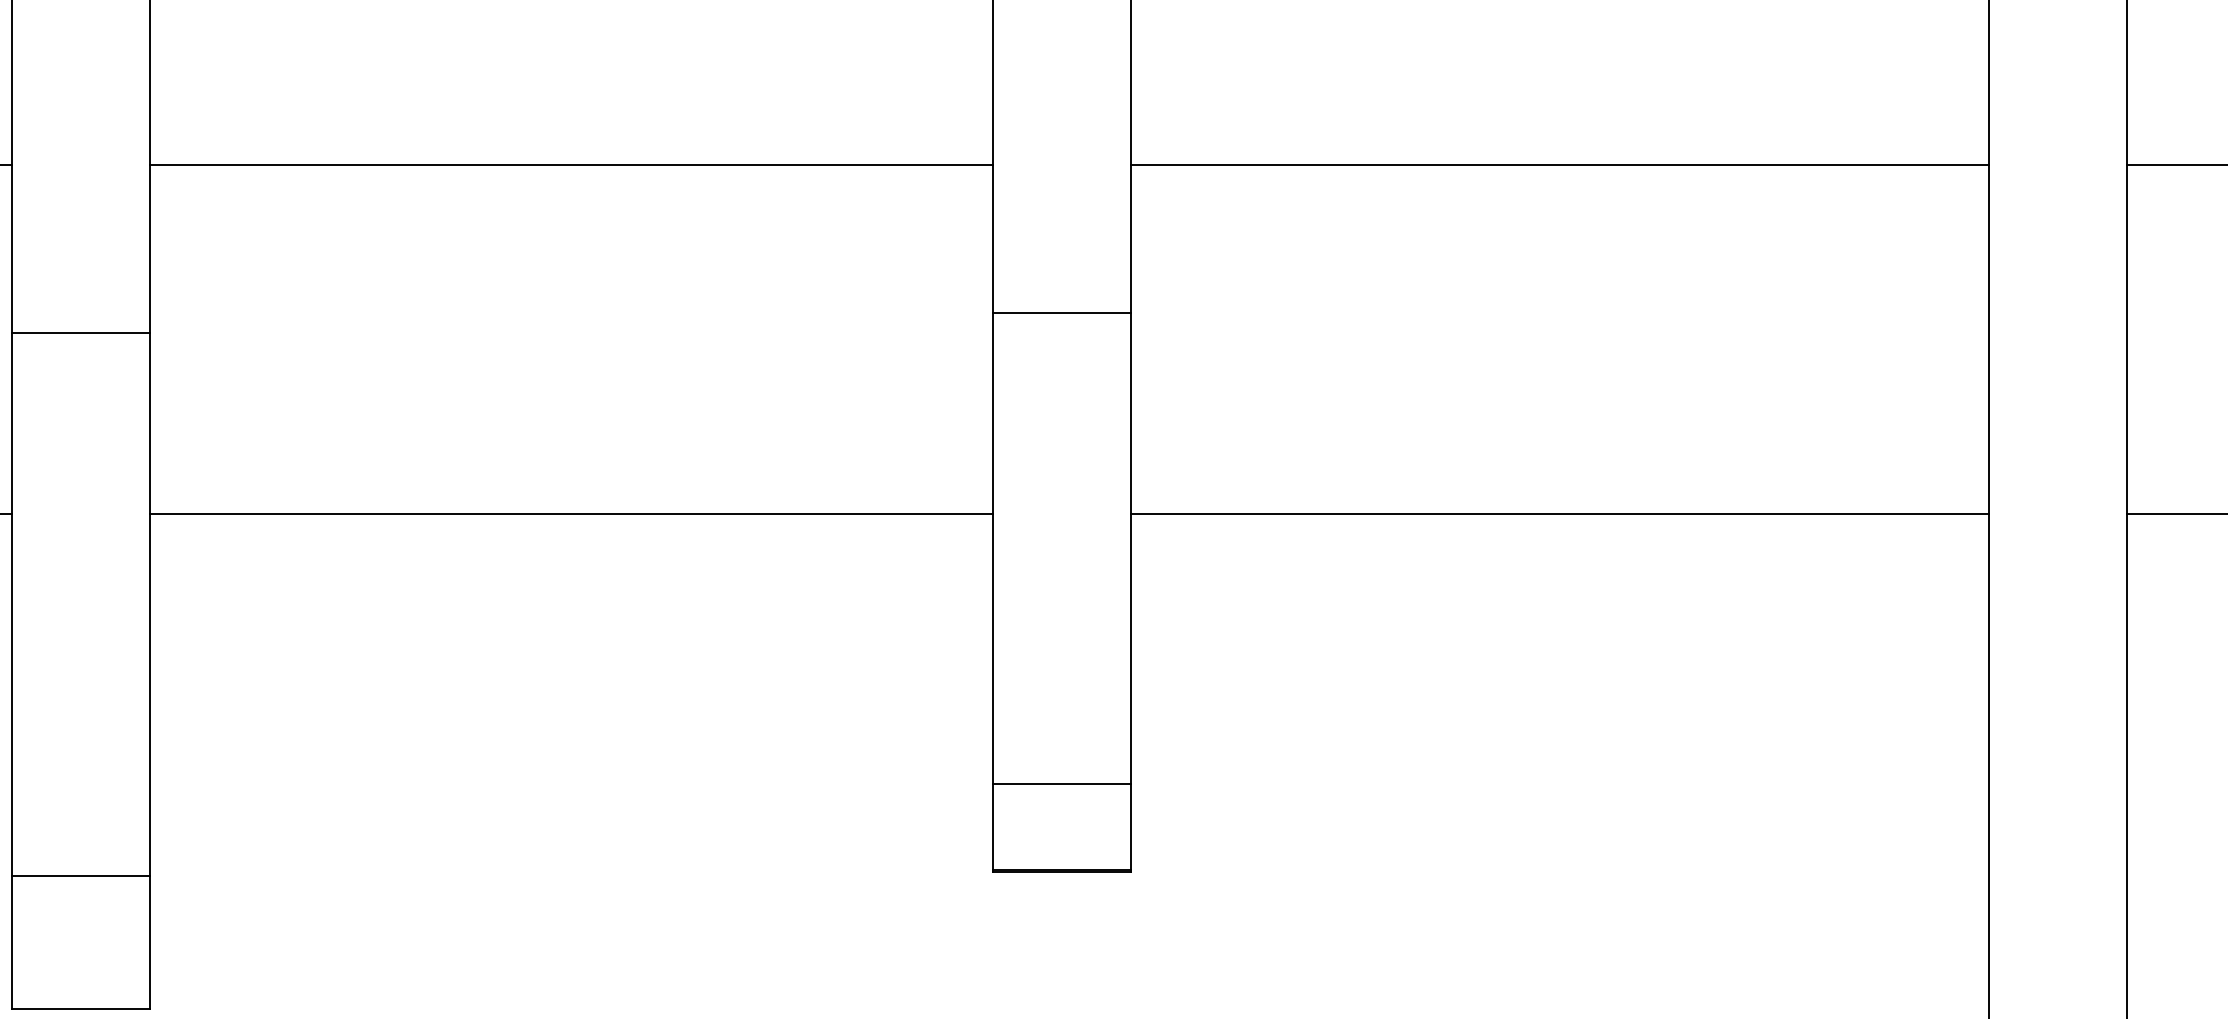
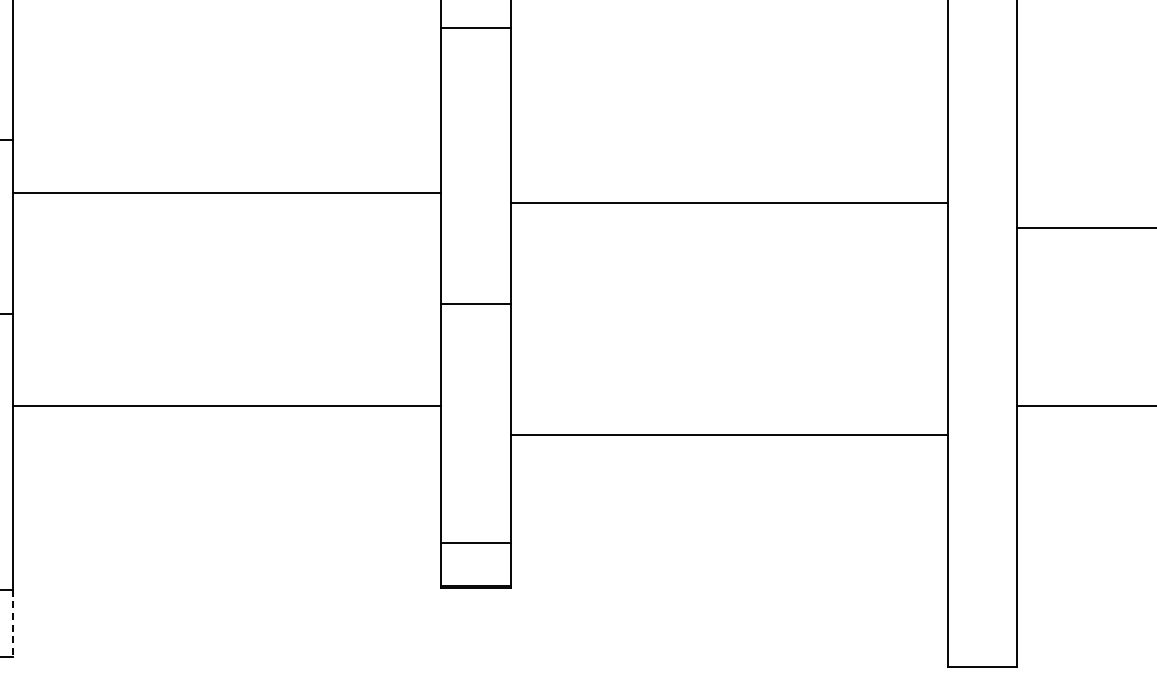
line: (570, 165) -> (226, 193), moved
line: (1560, 165) -> (729, 203), moved
line: (1560, 513) -> (729, 434), moved
line: (149, 942) -> (12, 623), solid -> dashed

